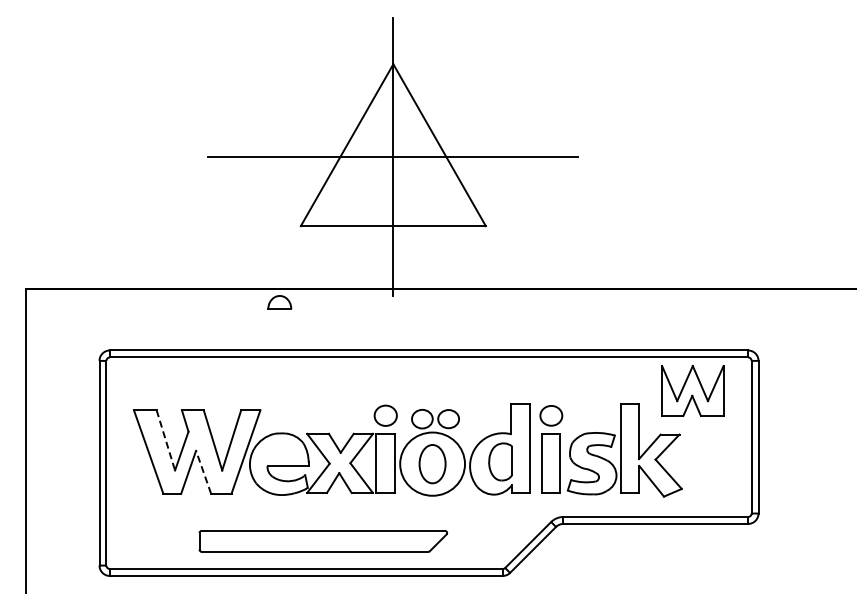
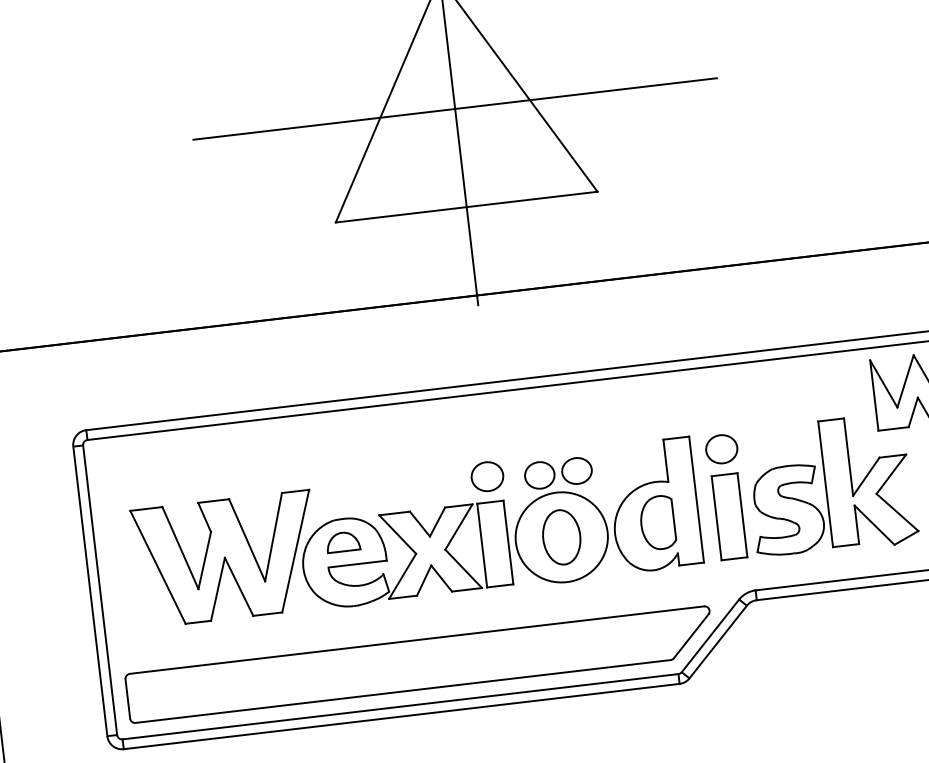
part: (279, 302) -> (342, 542), moved
line: (166, 440) -> (181, 548), dashed -> solid
line: (203, 472) -> (239, 587), dashed -> solid
part: (323, 541) -> (420, 664), size x1.67

